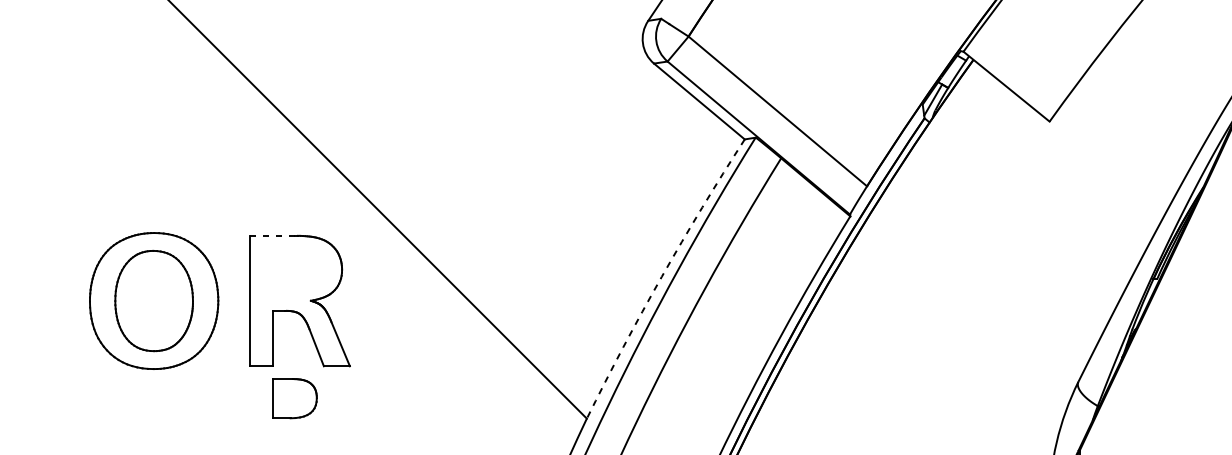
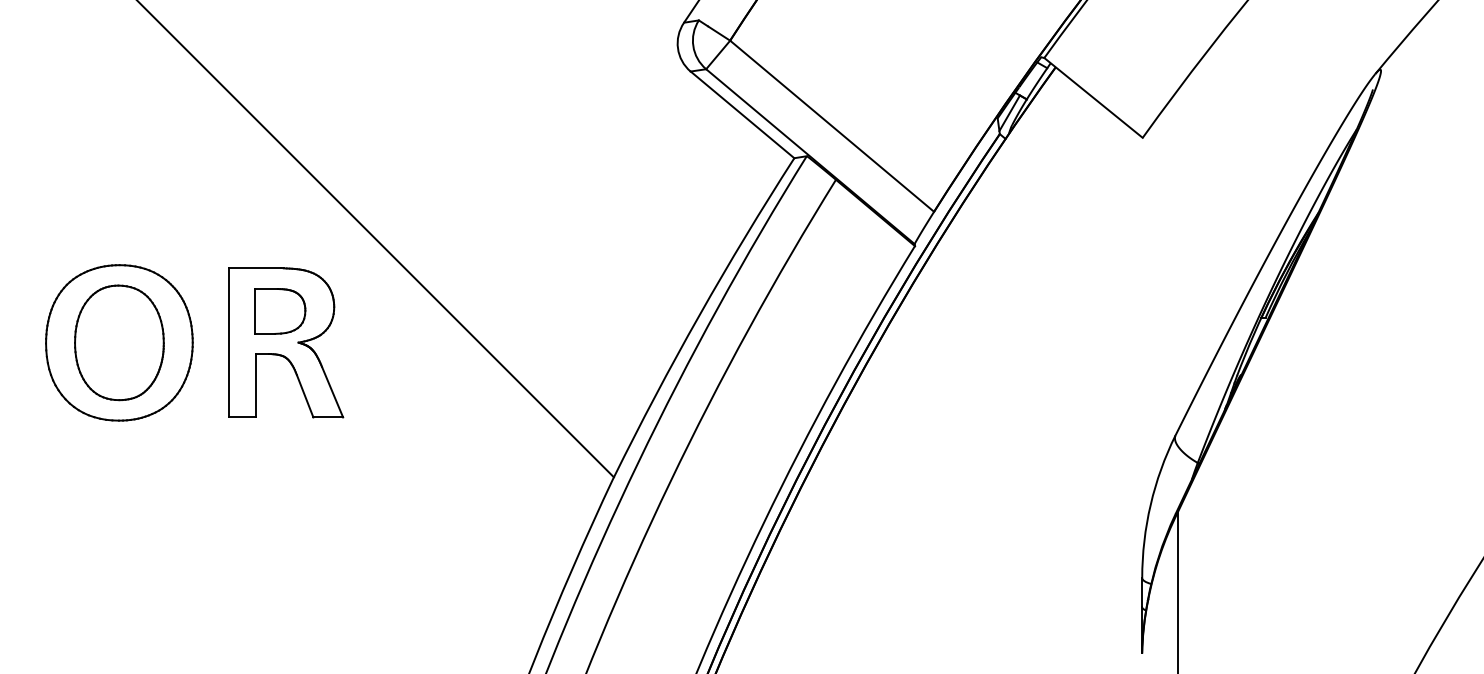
line: (273, 235) -> (255, 268), dashed -> solid
arc: (661, 277) -> (699, 315), dashed -> solid
part: (295, 398) -> (280, 311), moved

